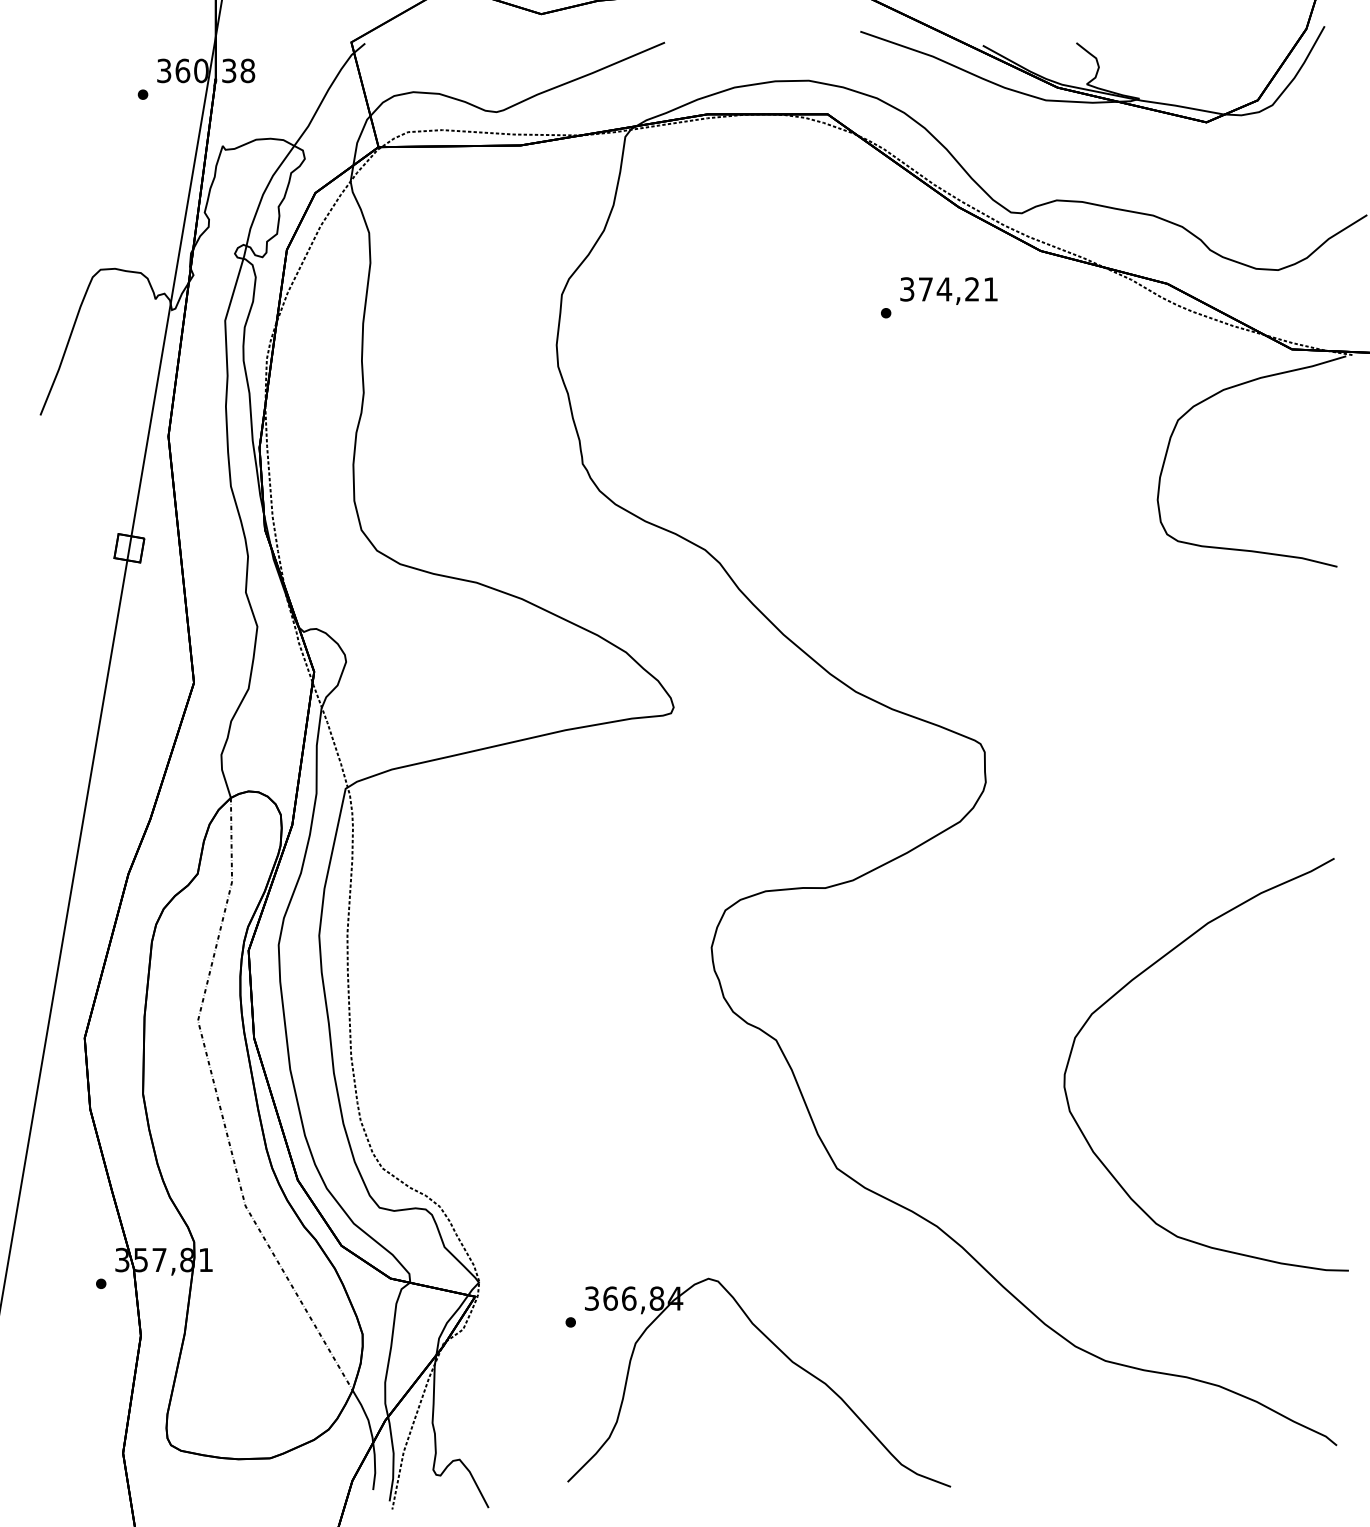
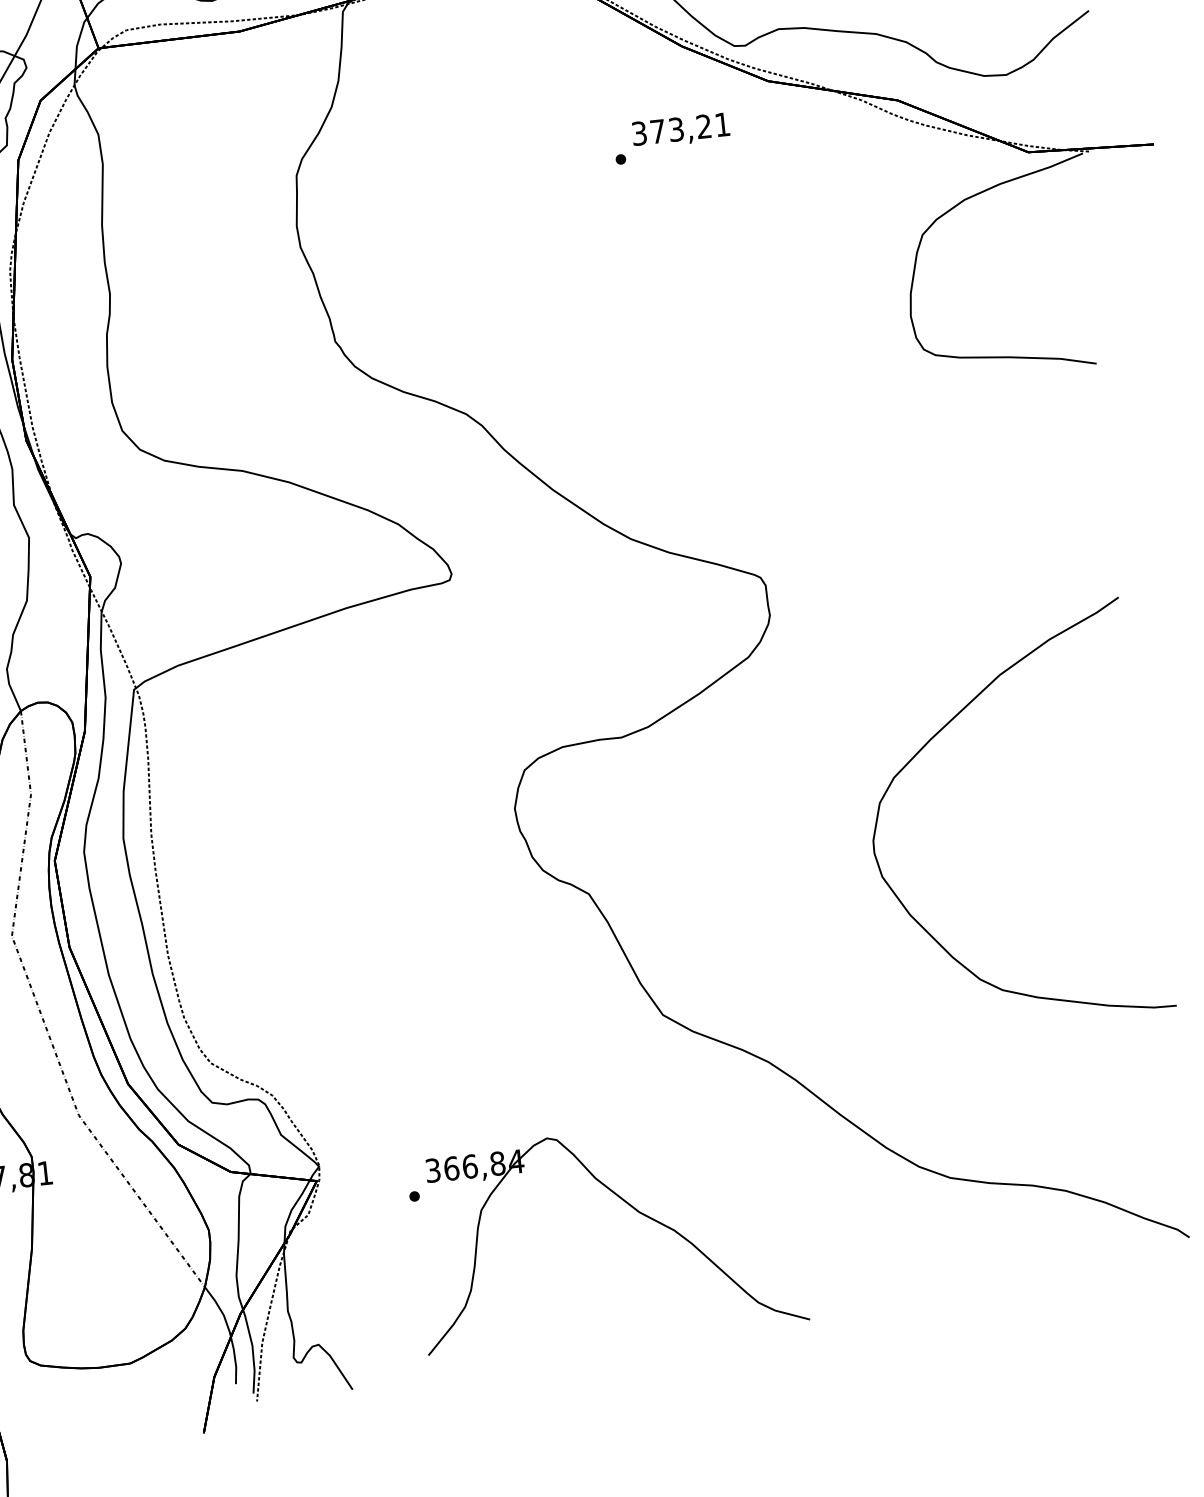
text: (944, 289) -> (676, 129), 374,21 -> 373,21
curve: (1140, 975) -> (938, 734), moved

